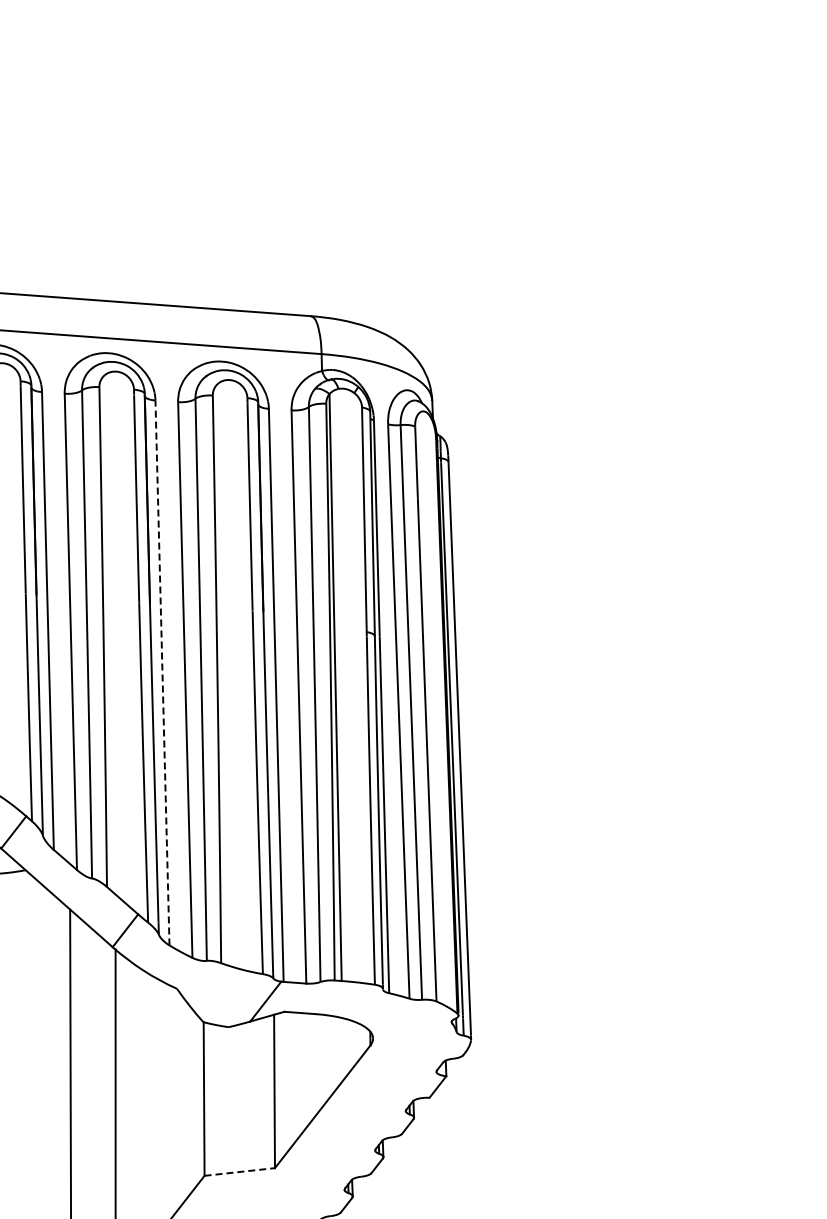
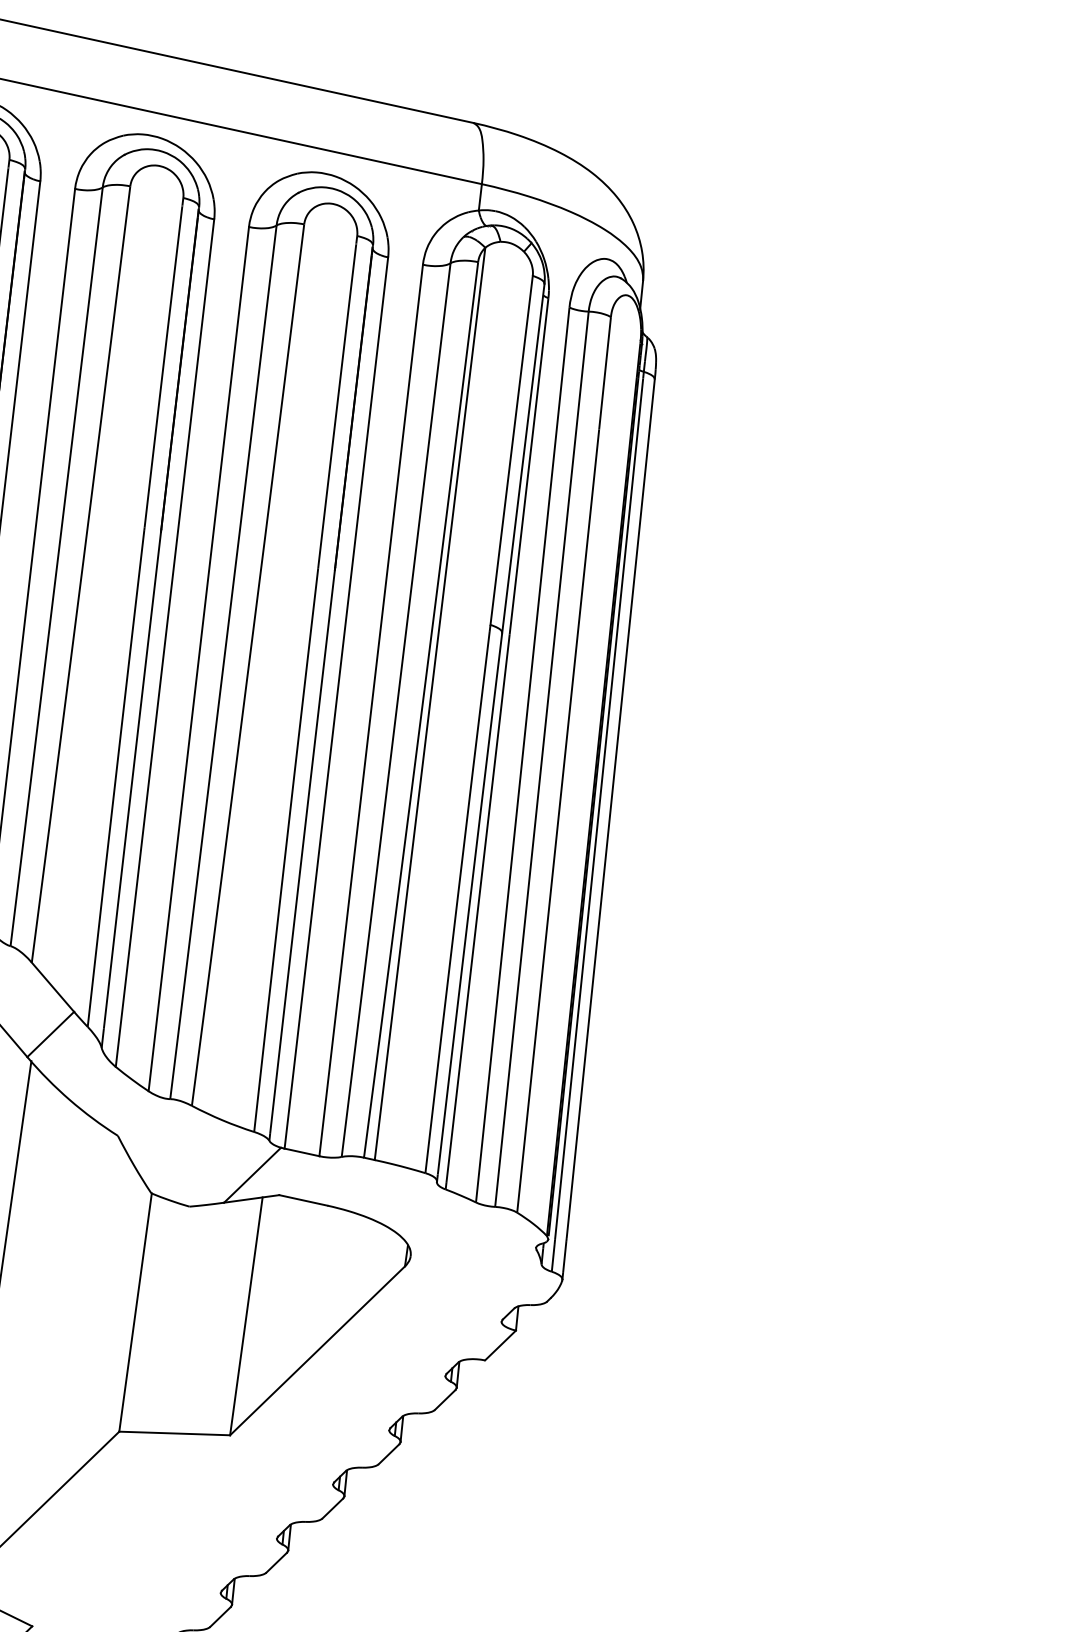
line: (162, 672) -> (165, 642), dashed -> solid
line: (240, 1171) -> (175, 1432), dashed -> solid

